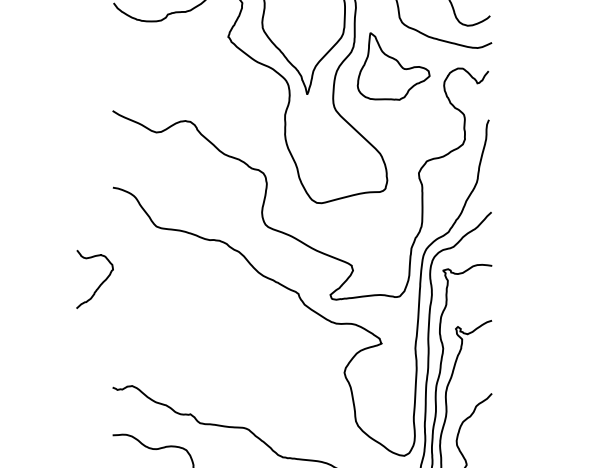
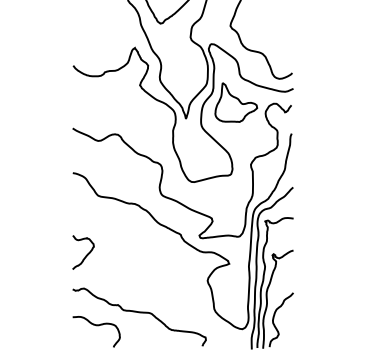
curve: (100, 282) -> (86, 254), moved

